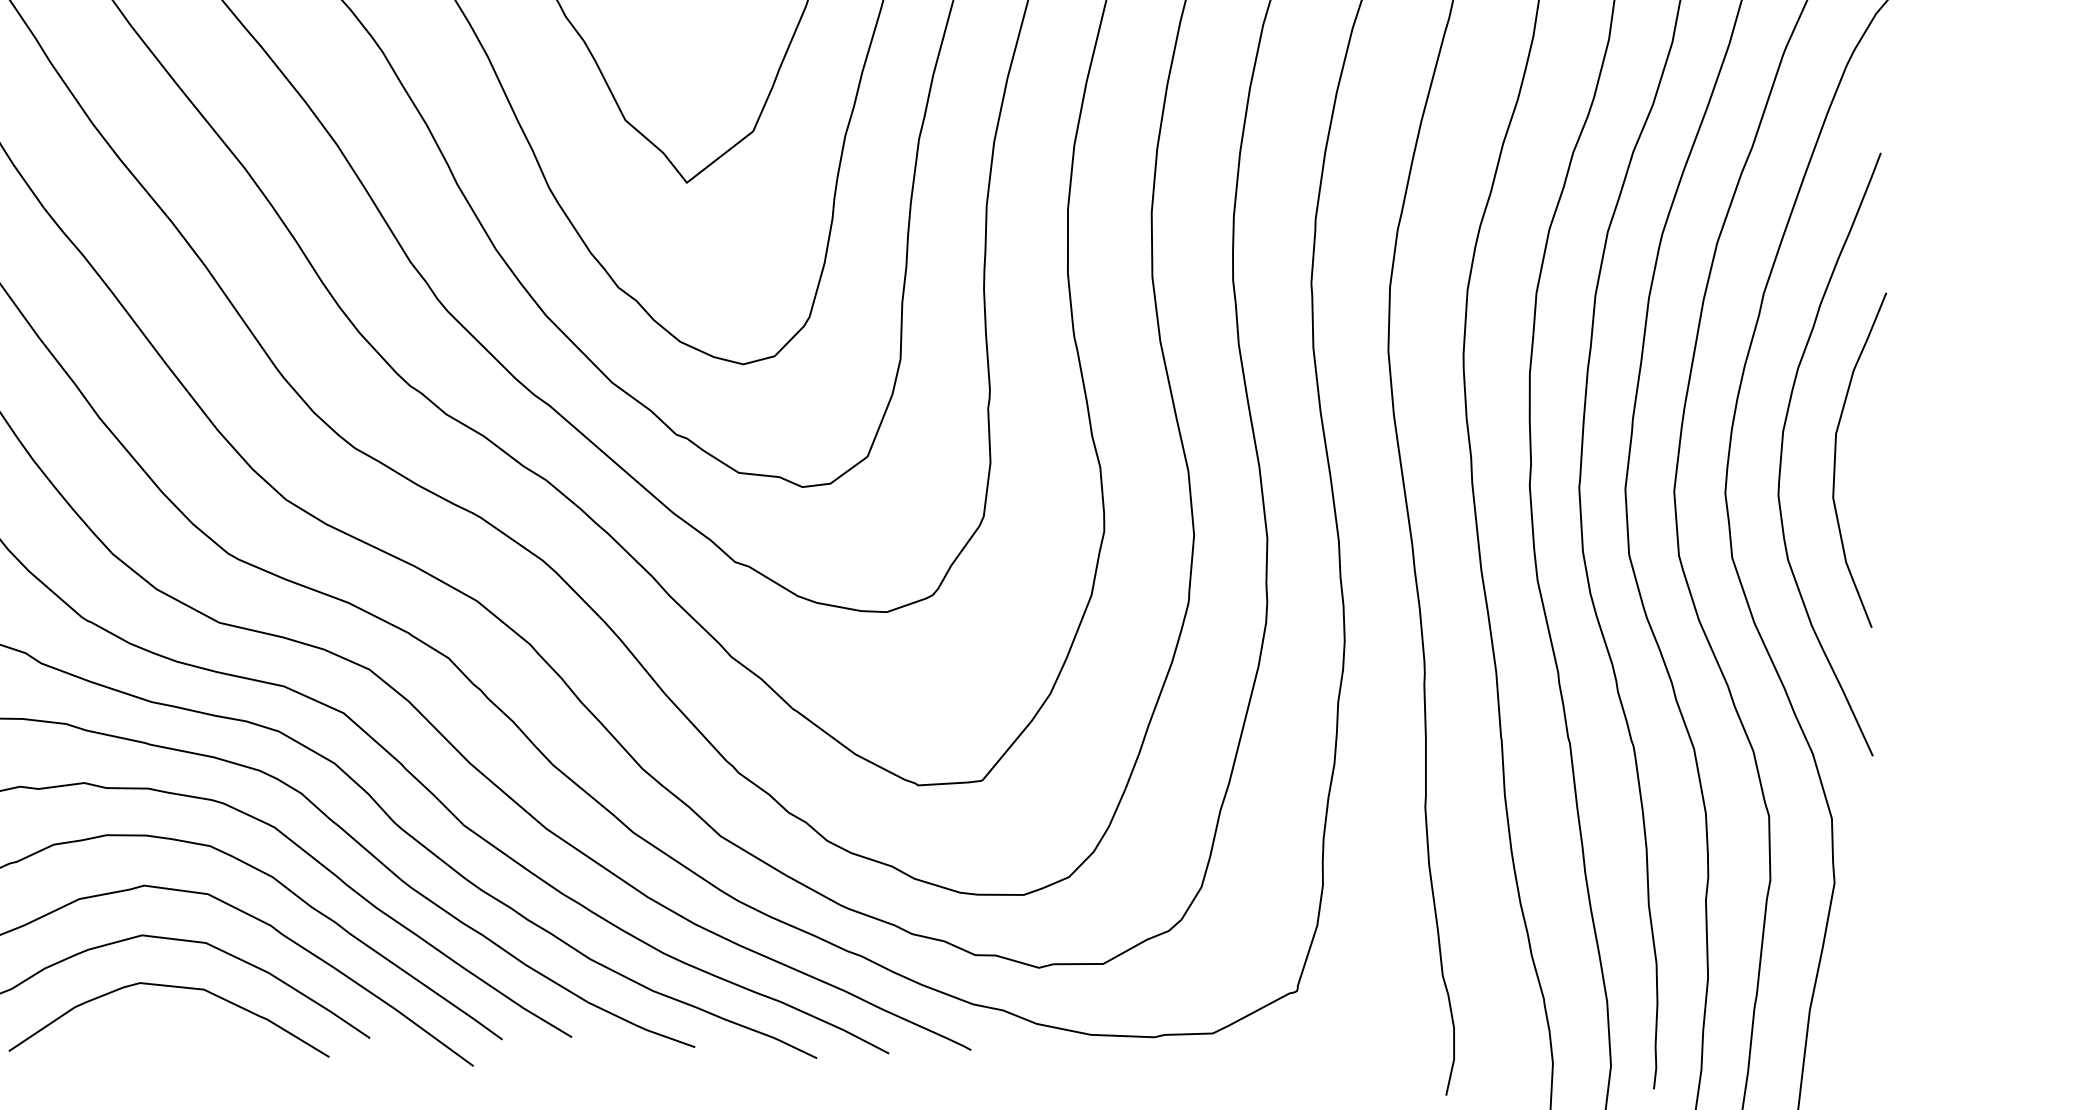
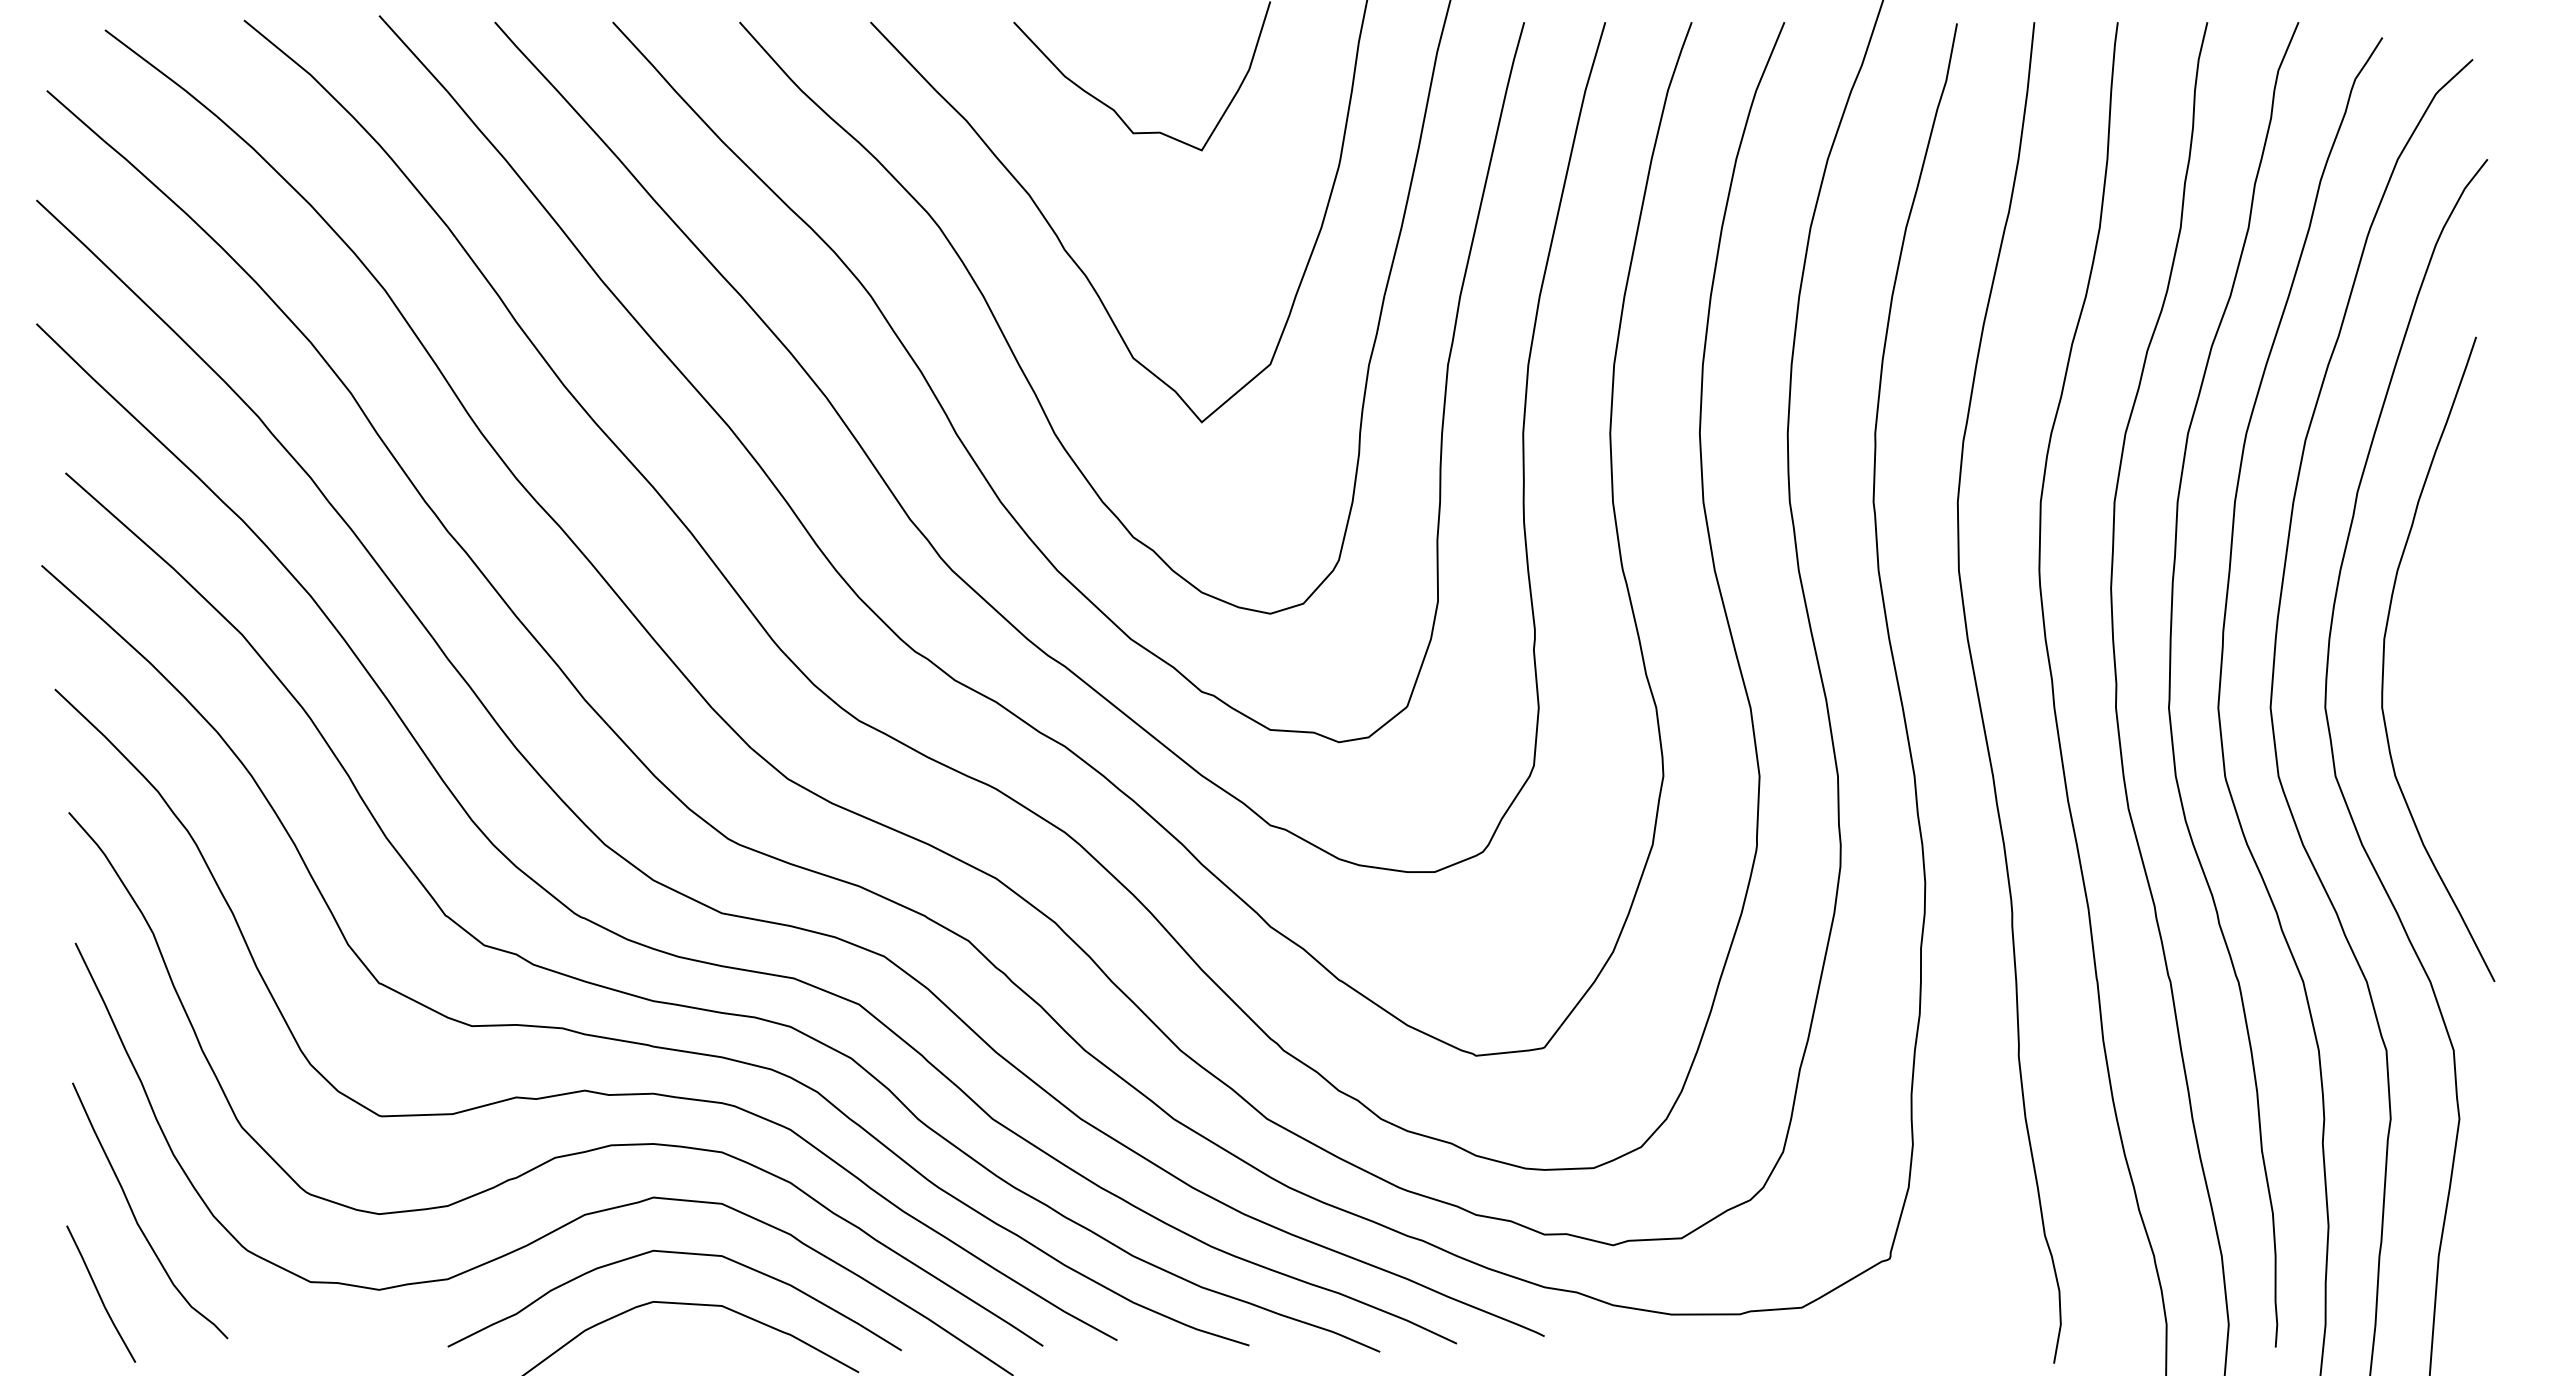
curve: (1835, 458) -> (2441, 665), removed

